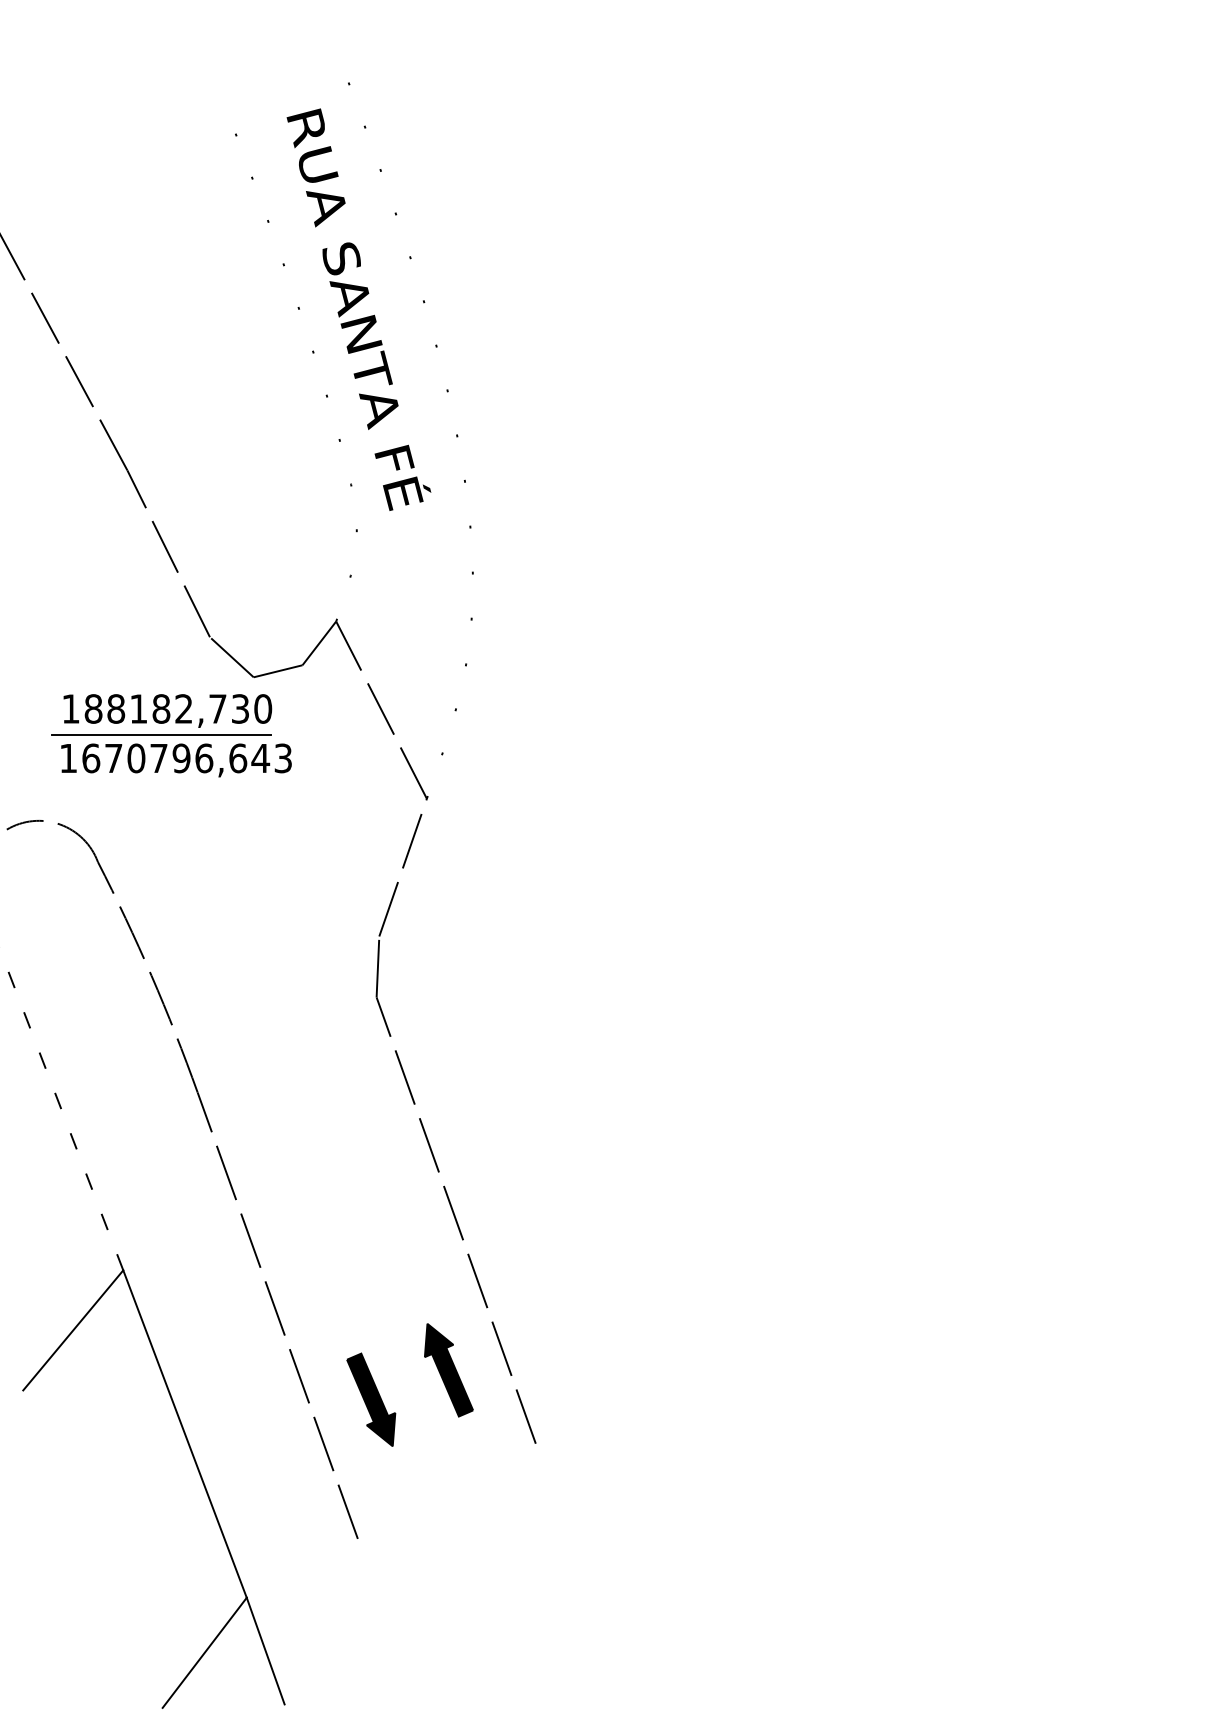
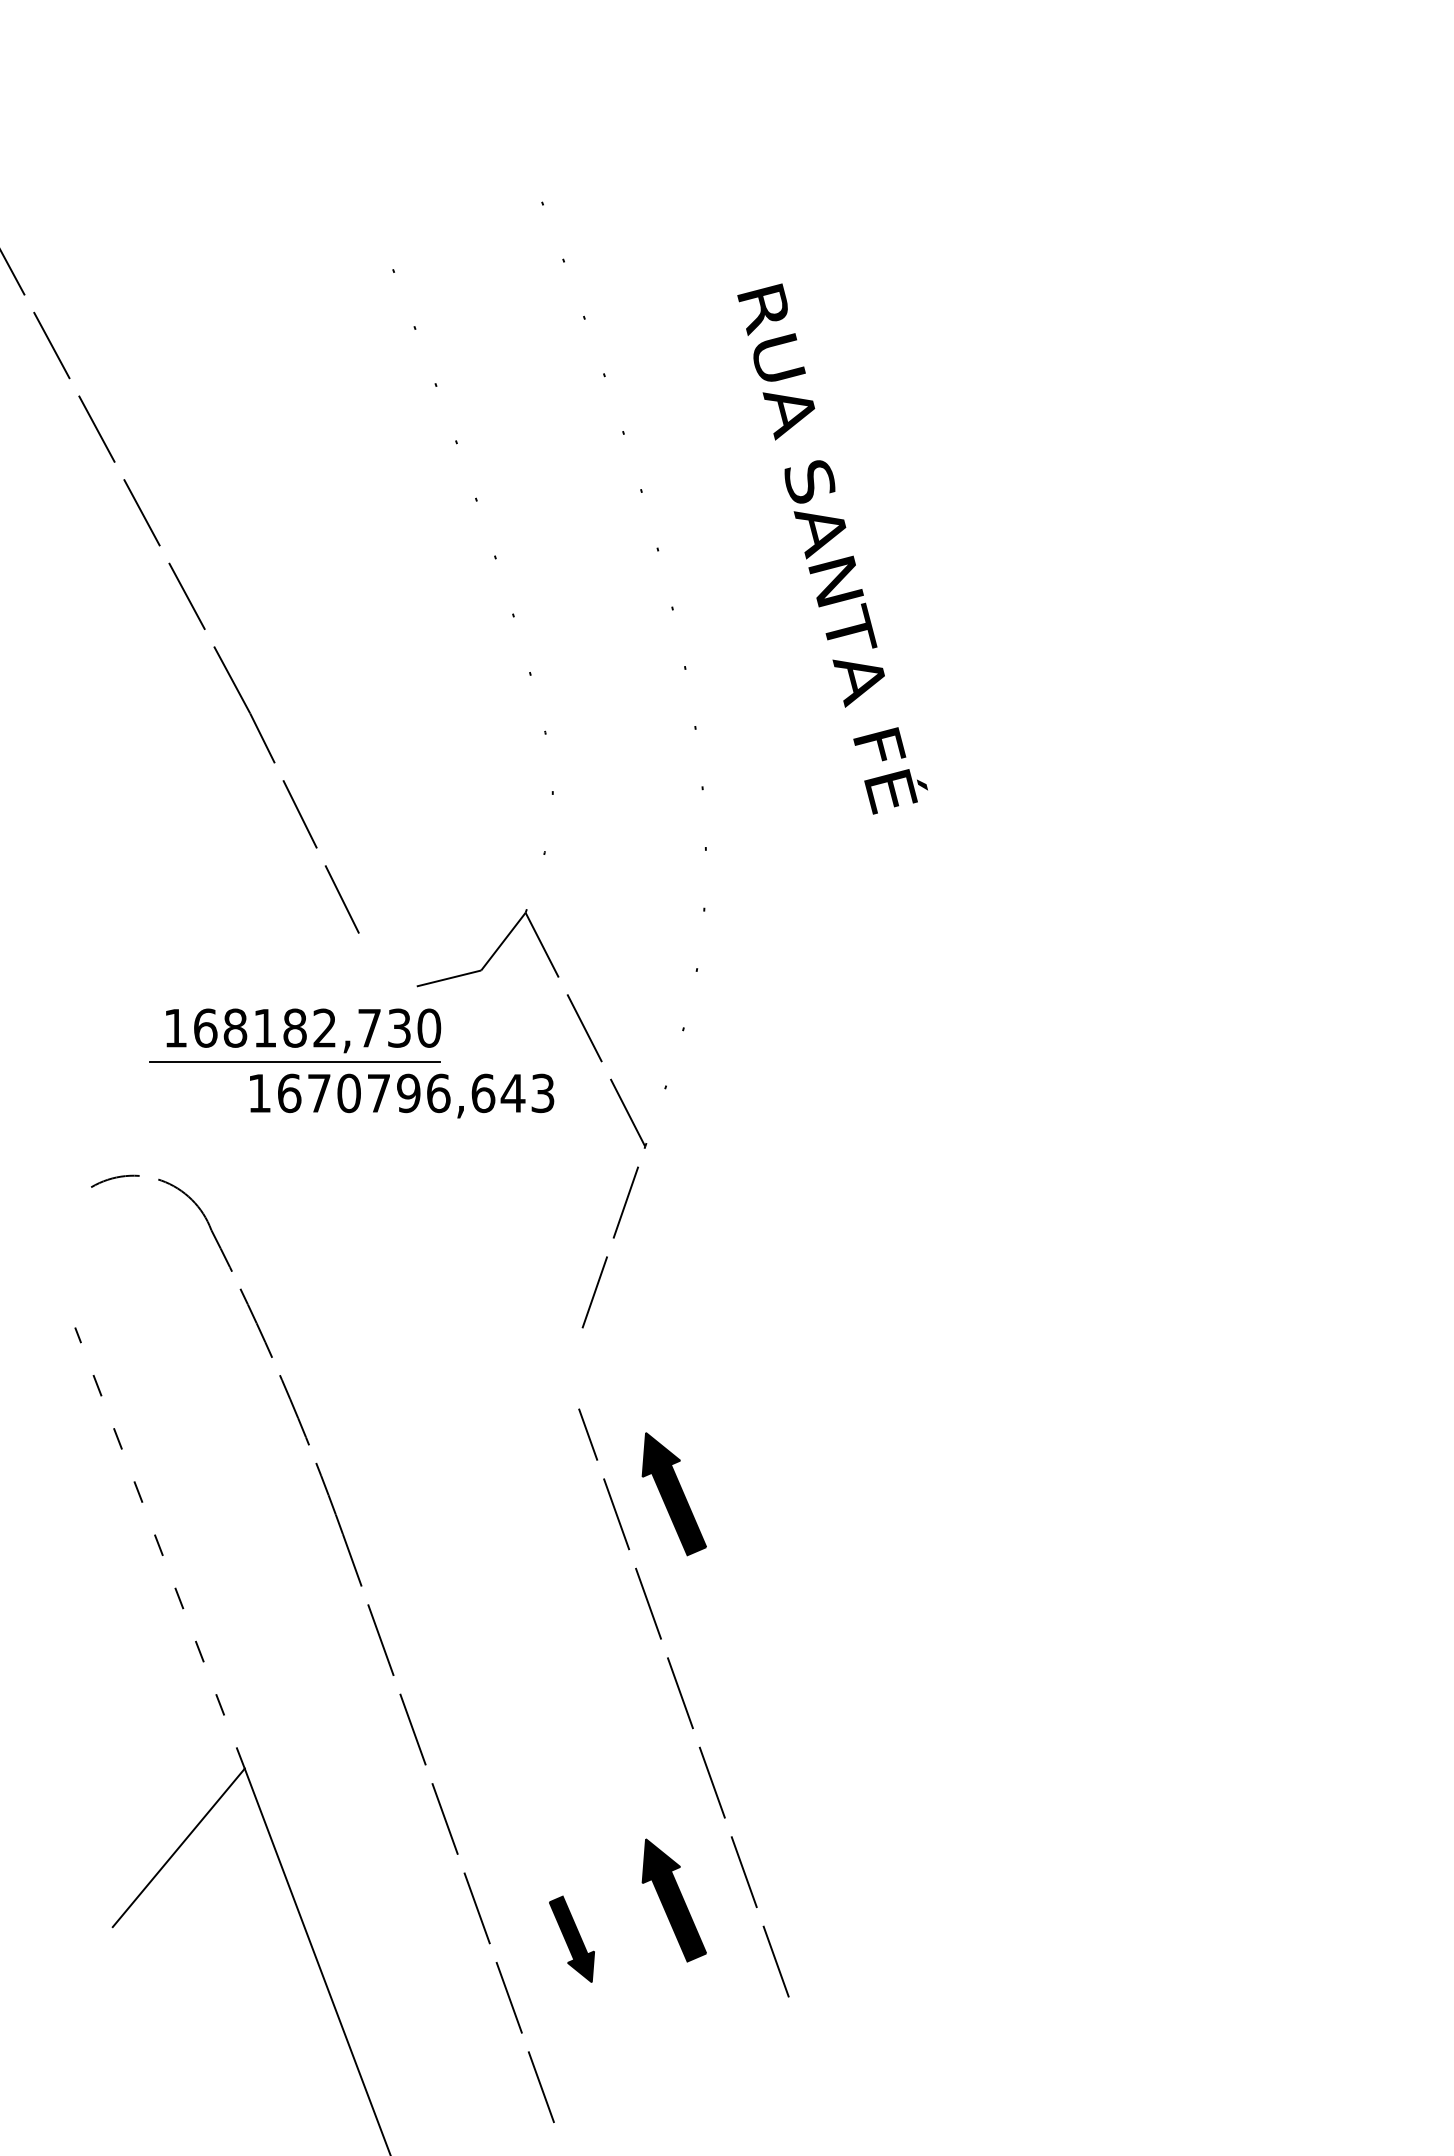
text: (358, 309) -> (832, 548), moved
line: (231, 657) -> (387, 960), removed
text: (93, 708) -> (205, 1027), 188182,730 -> 168182,730
text: (176, 760) -> (402, 1096), moved
line: (377, 966) -> (580, 1367), removed
part: (448, 1062) -> (673, 1494), added
part: (371, 1399) -> (572, 1939), size x0.7

